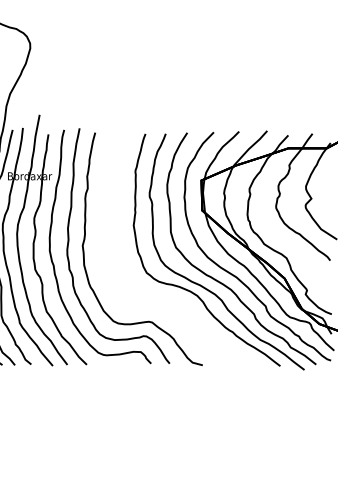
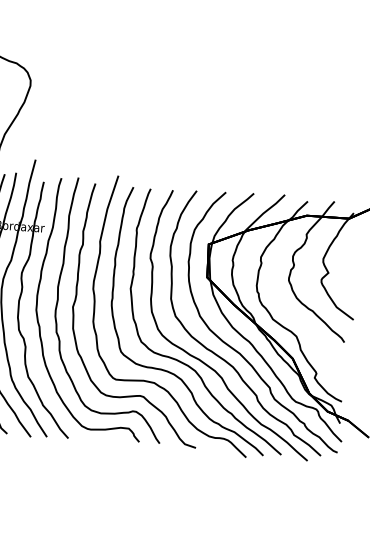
part: (171, 296) -> (166, 369), added

